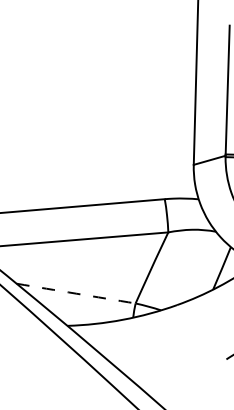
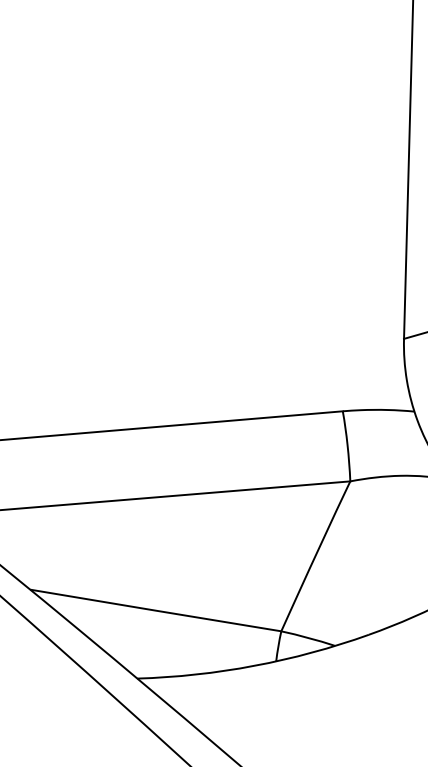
arc: (76, 293) -> (156, 610), dashed -> solid

